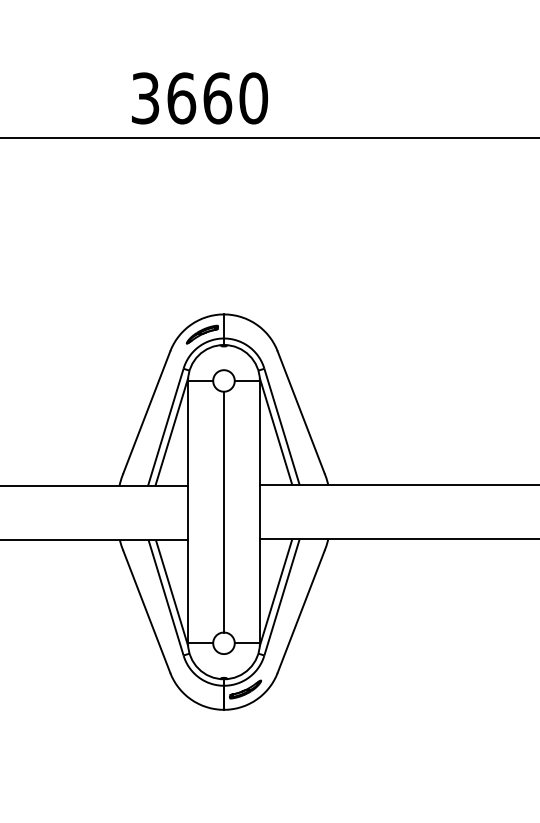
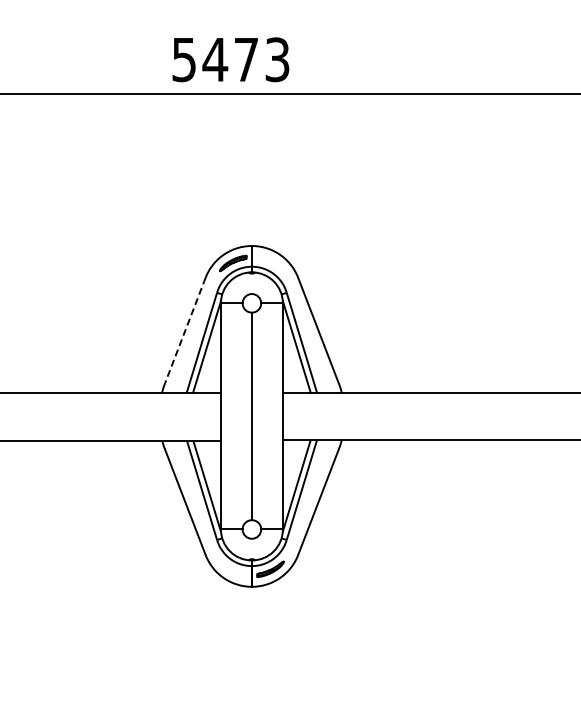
text: (200, 98) -> (231, 59), 3660 -> 5473
line: (146, 412) -> (185, 330), solid -> dashed

